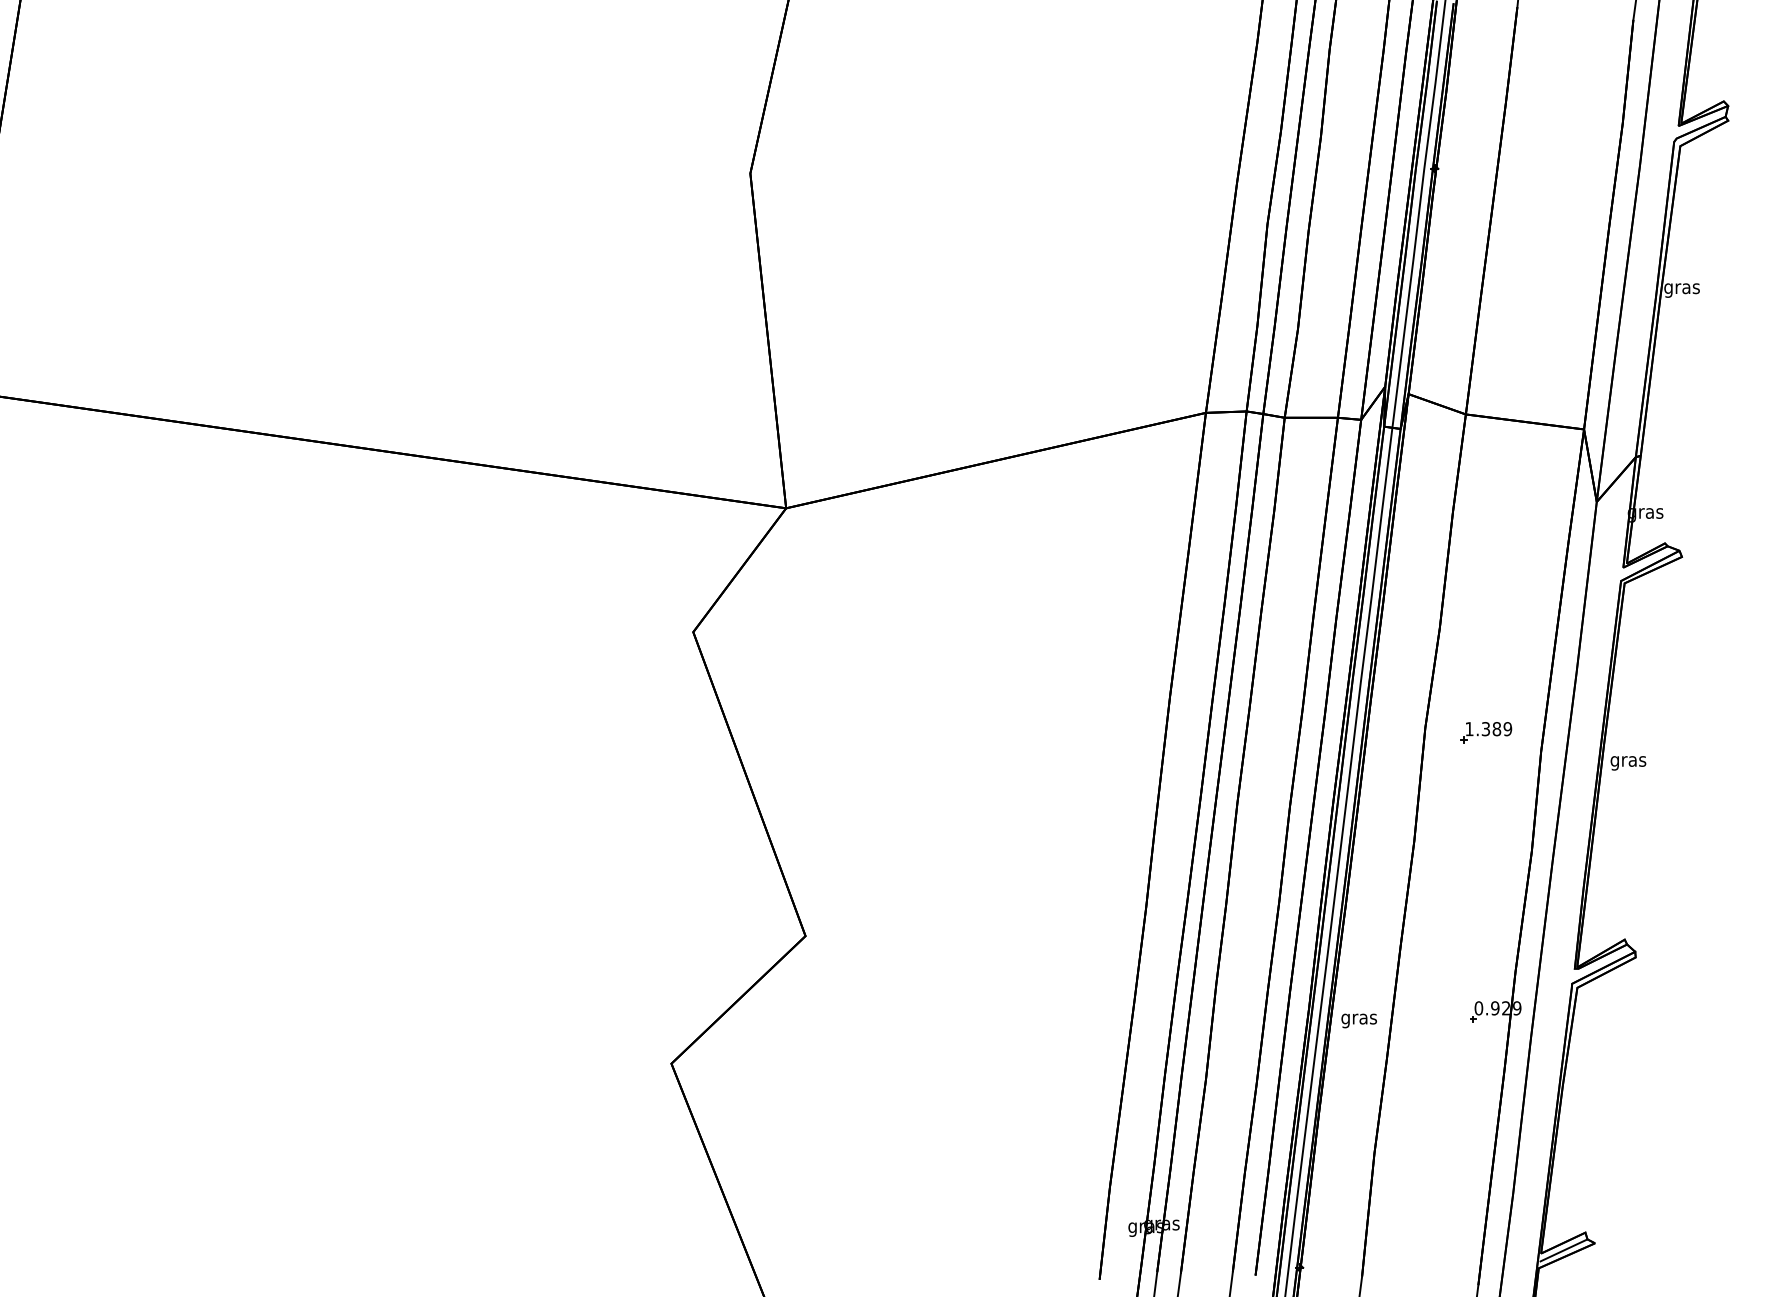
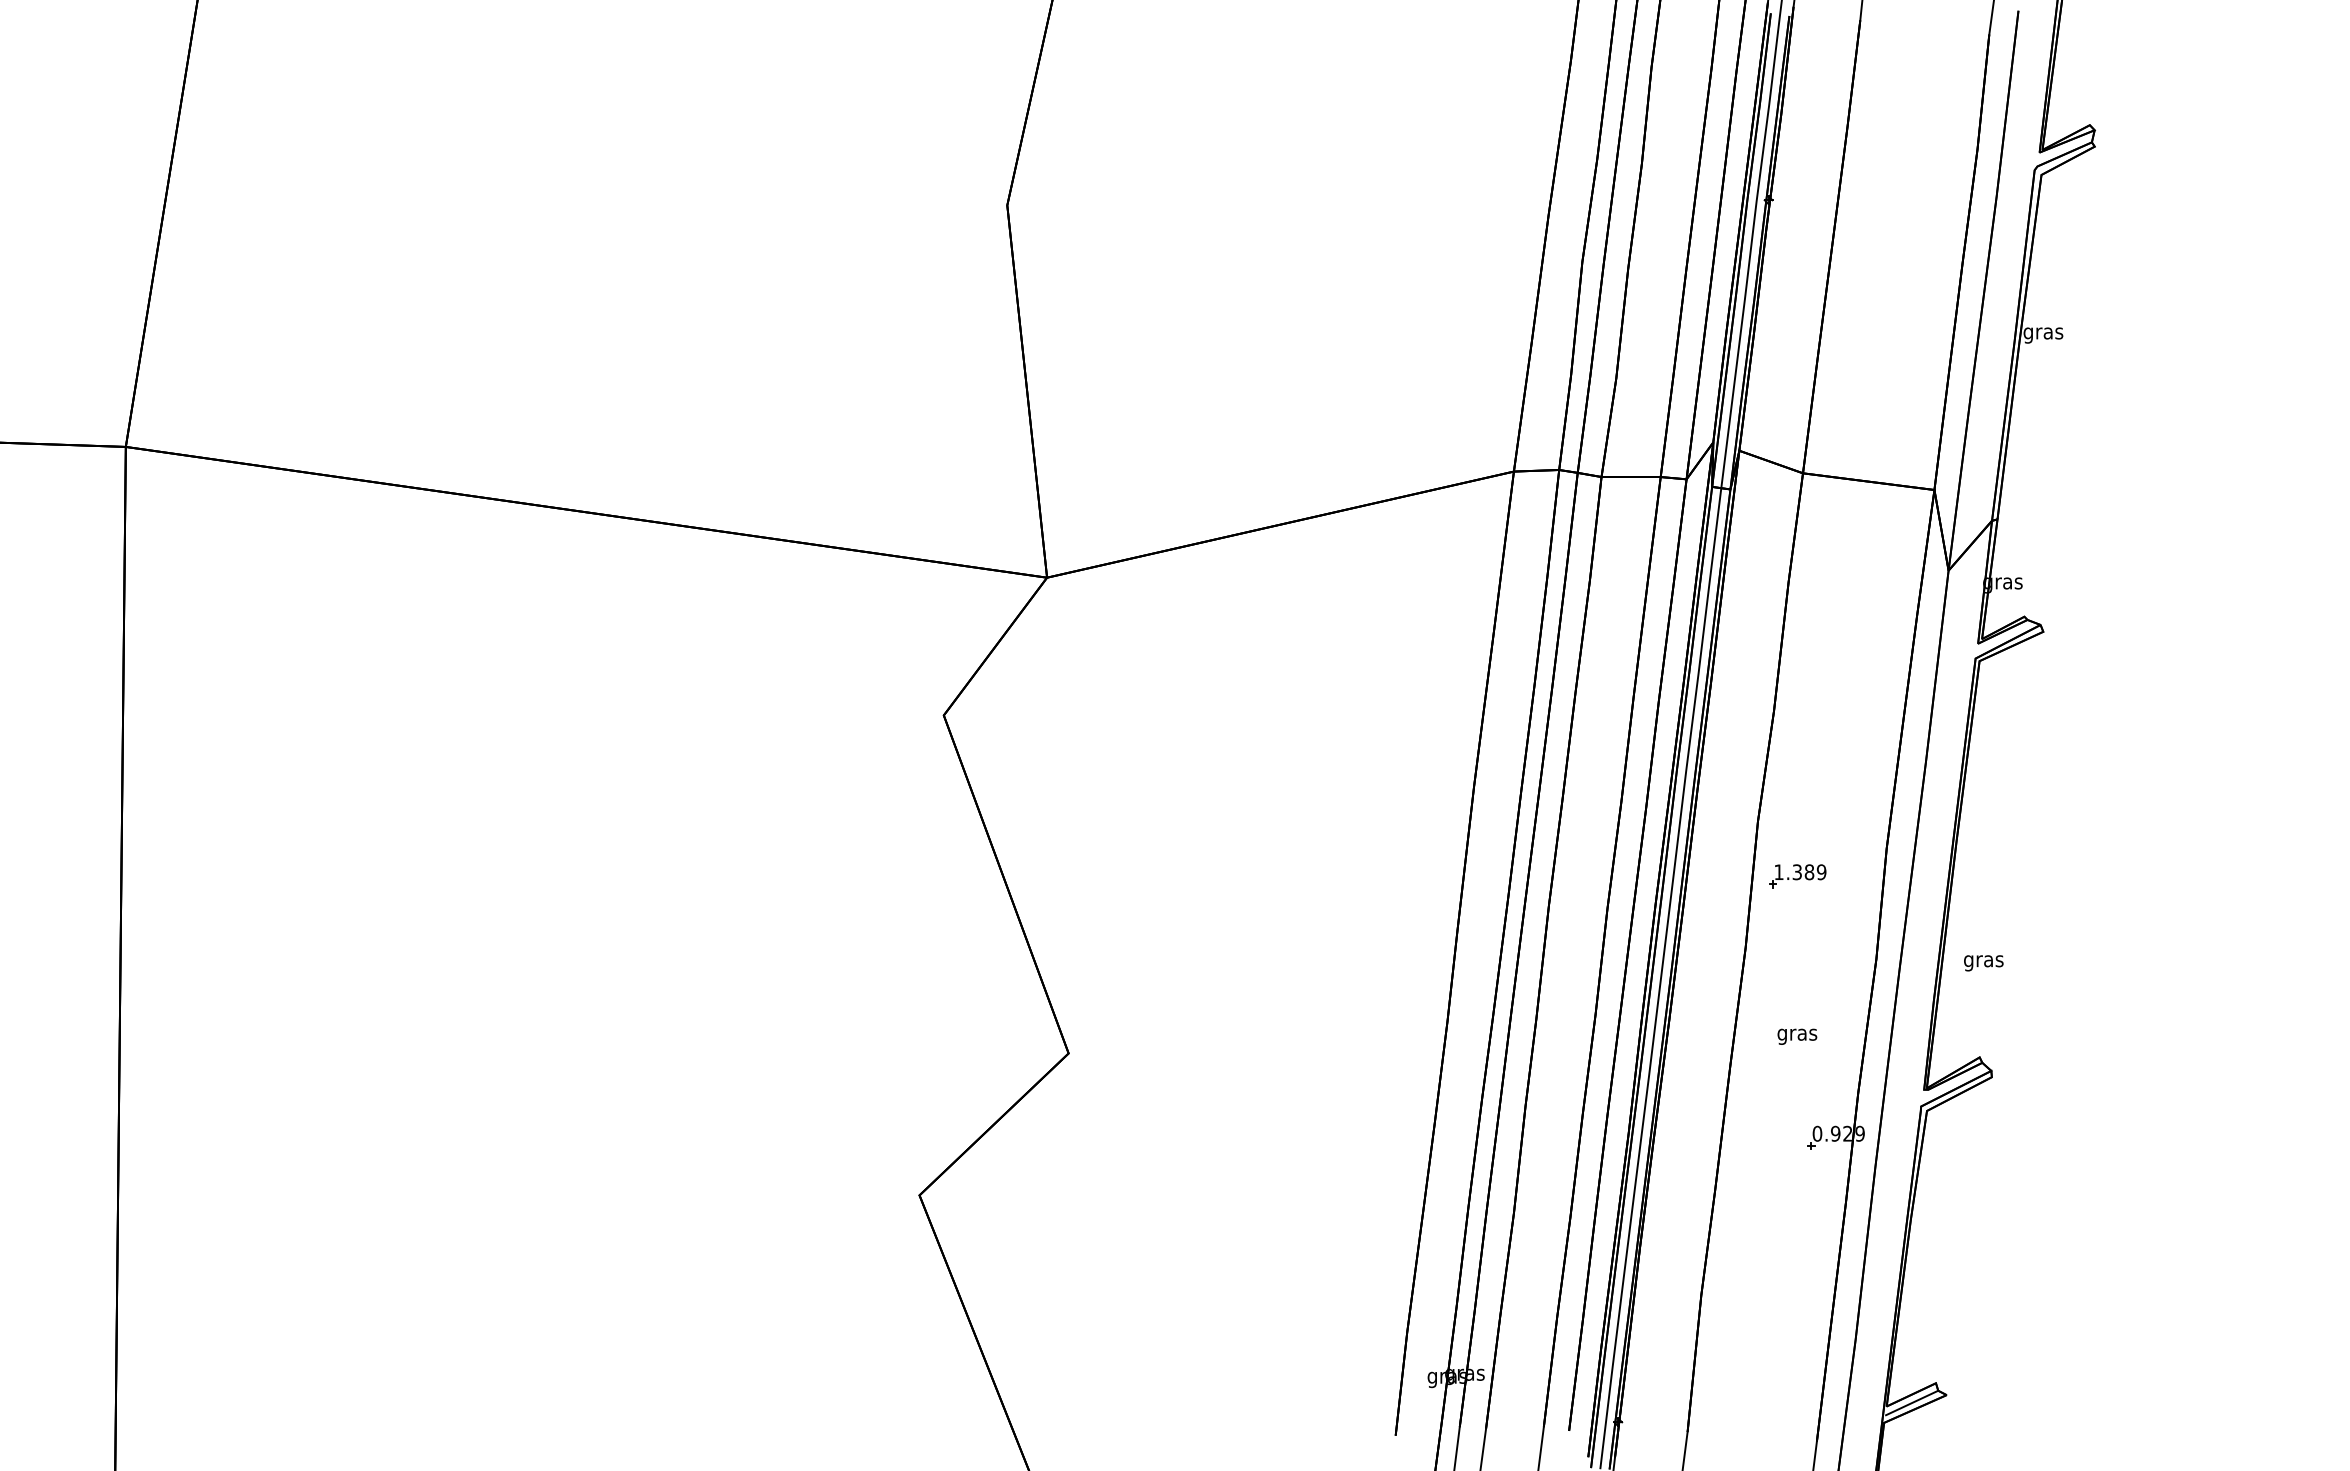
part: (1486, 732) -> (1797, 876), moved
text: (1628, 763) -> (1983, 963), moved
text: (1359, 1020) -> (1797, 1036), moved

